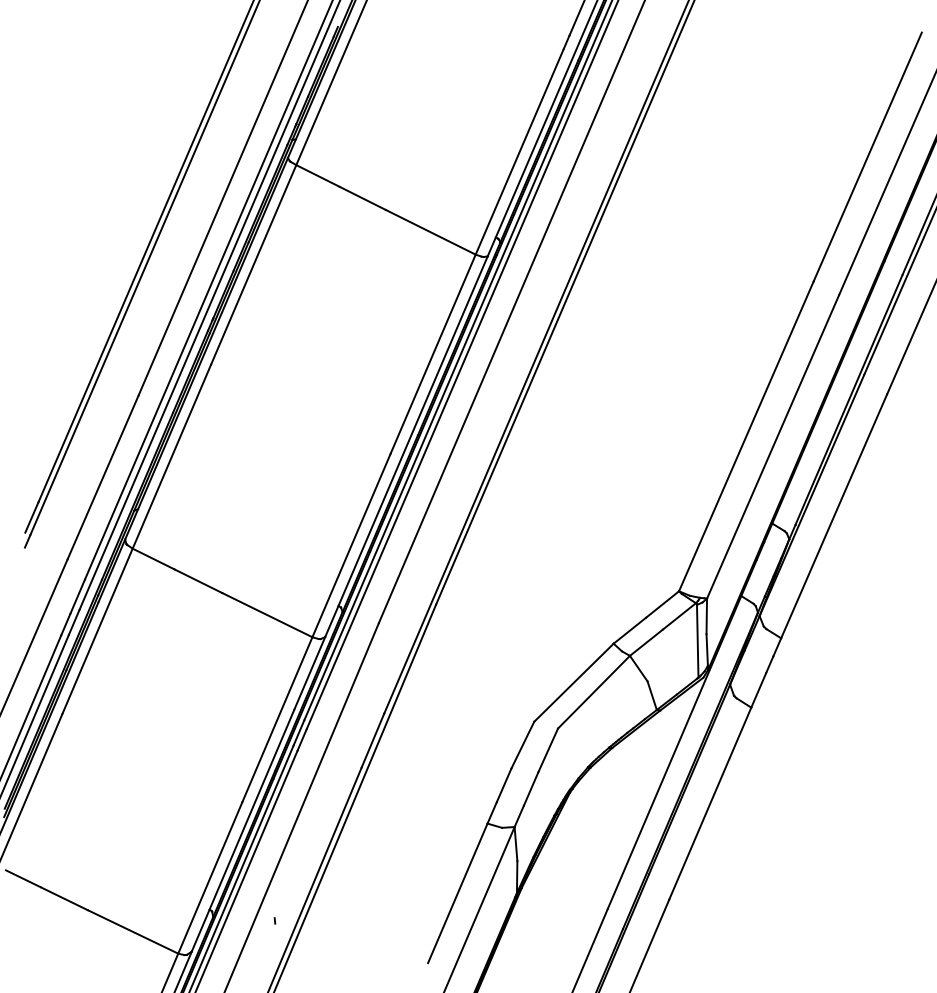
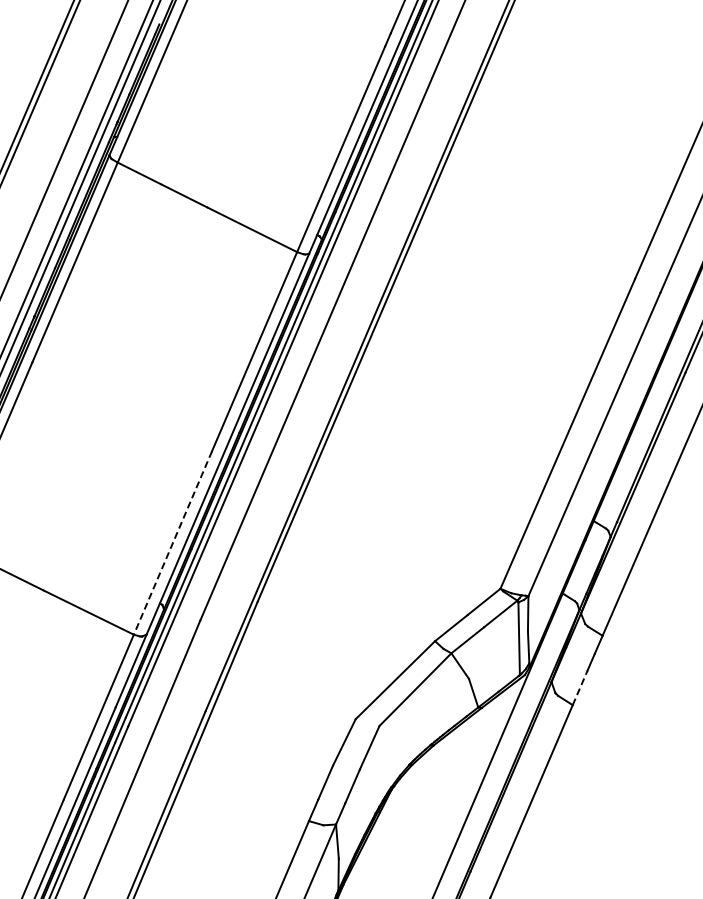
line: (351, 545) -> (172, 542), solid -> dashed
line: (758, 690) -> (579, 687), solid -> dashed

